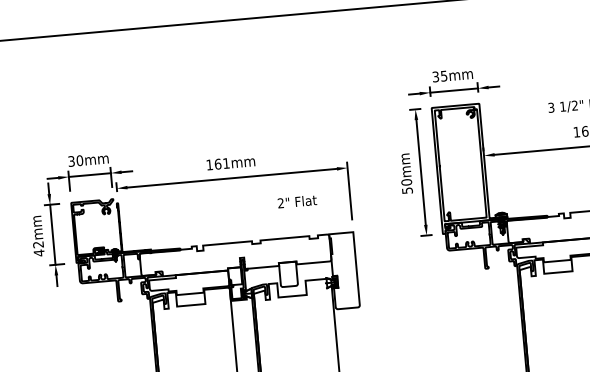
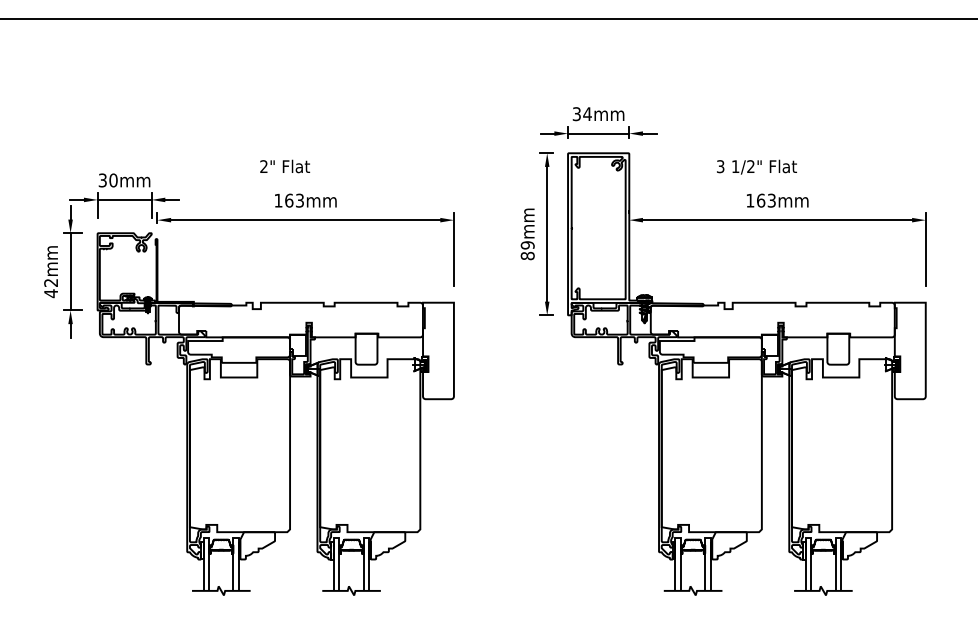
text: (444, 76) -> (587, 114), 35mm -> 34mm
text: (226, 163) -> (299, 200), 161mm -> 163mm
text: (406, 186) -> (527, 250), 50mm -> 89mm
text: (297, 201) -> (285, 166), moved

